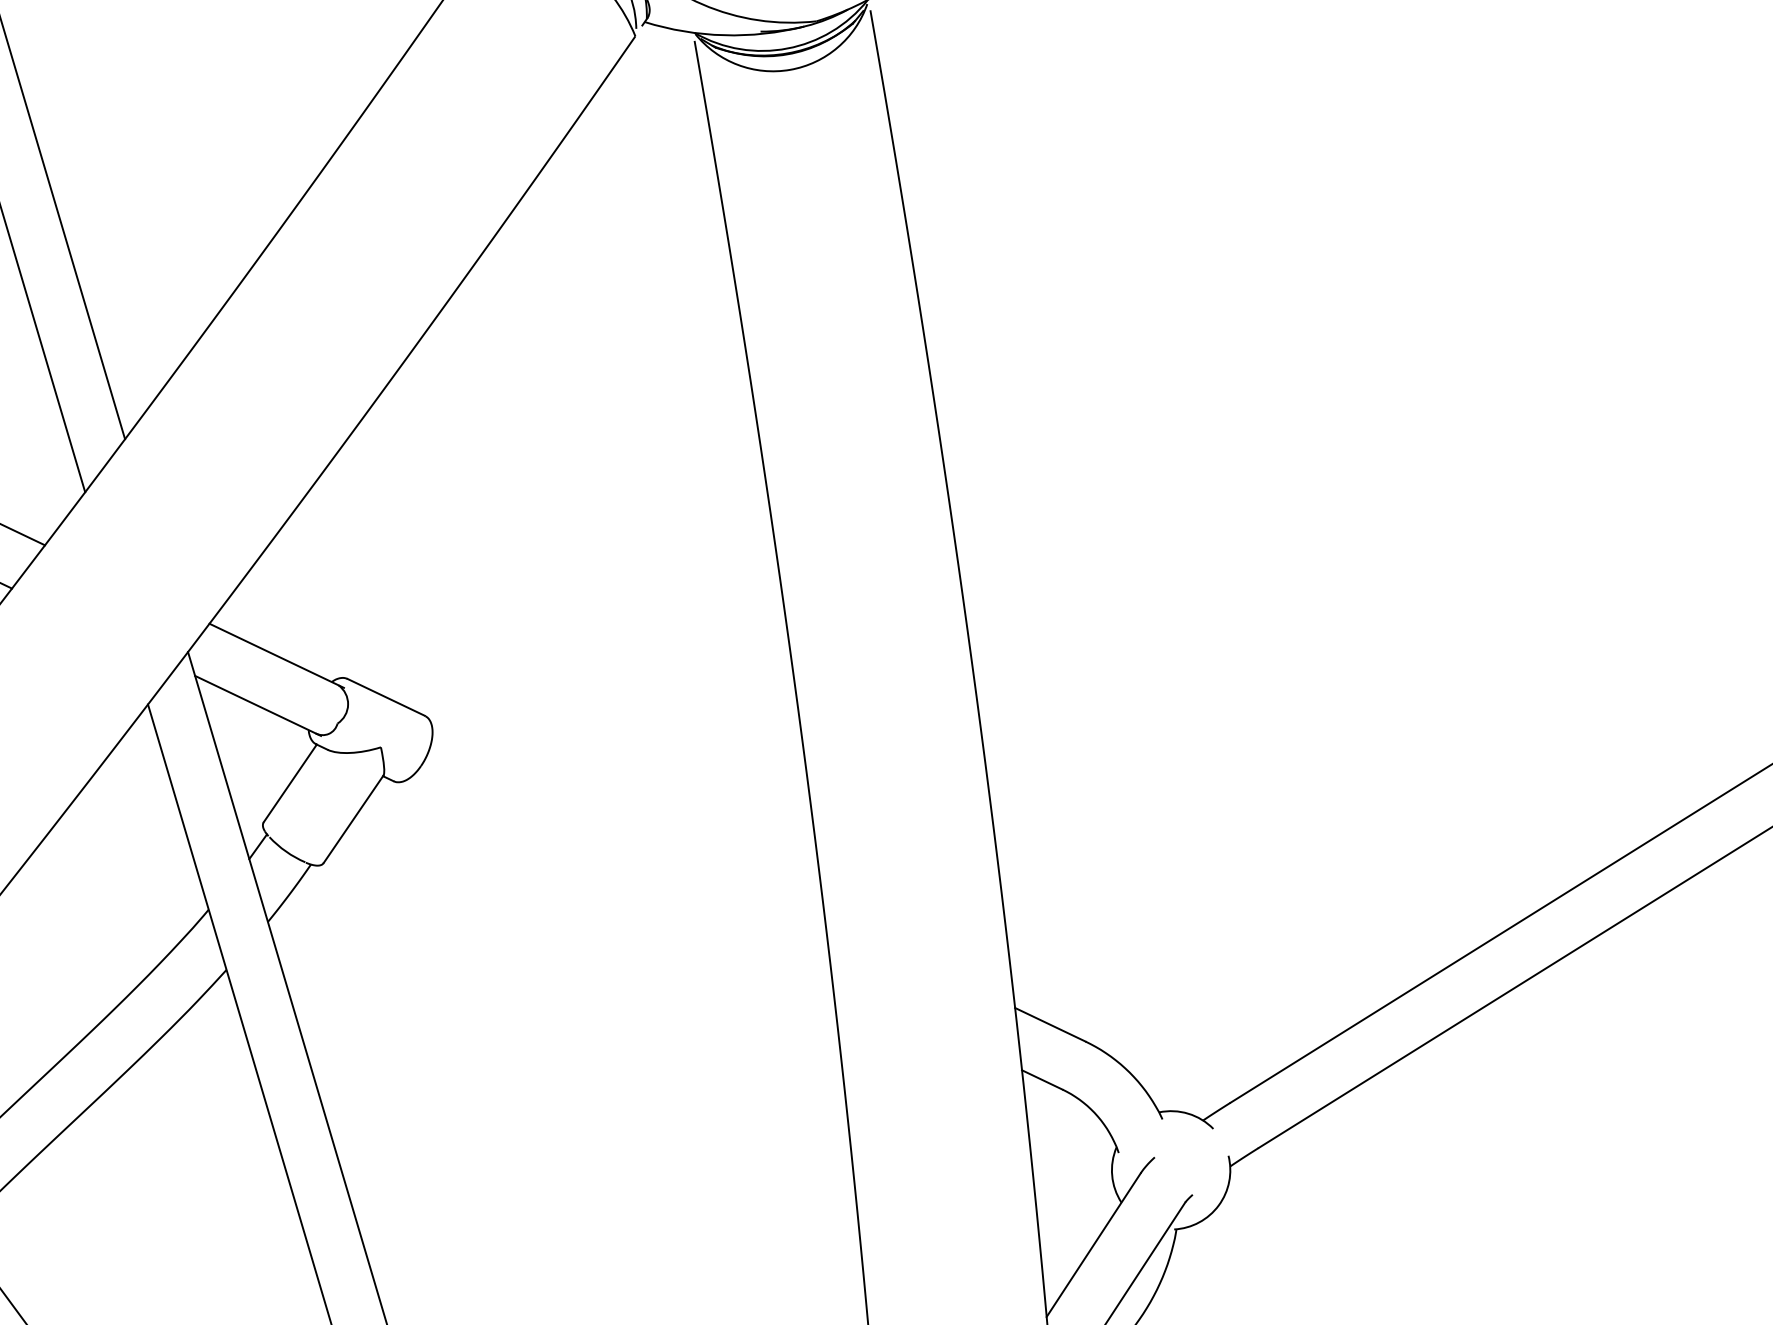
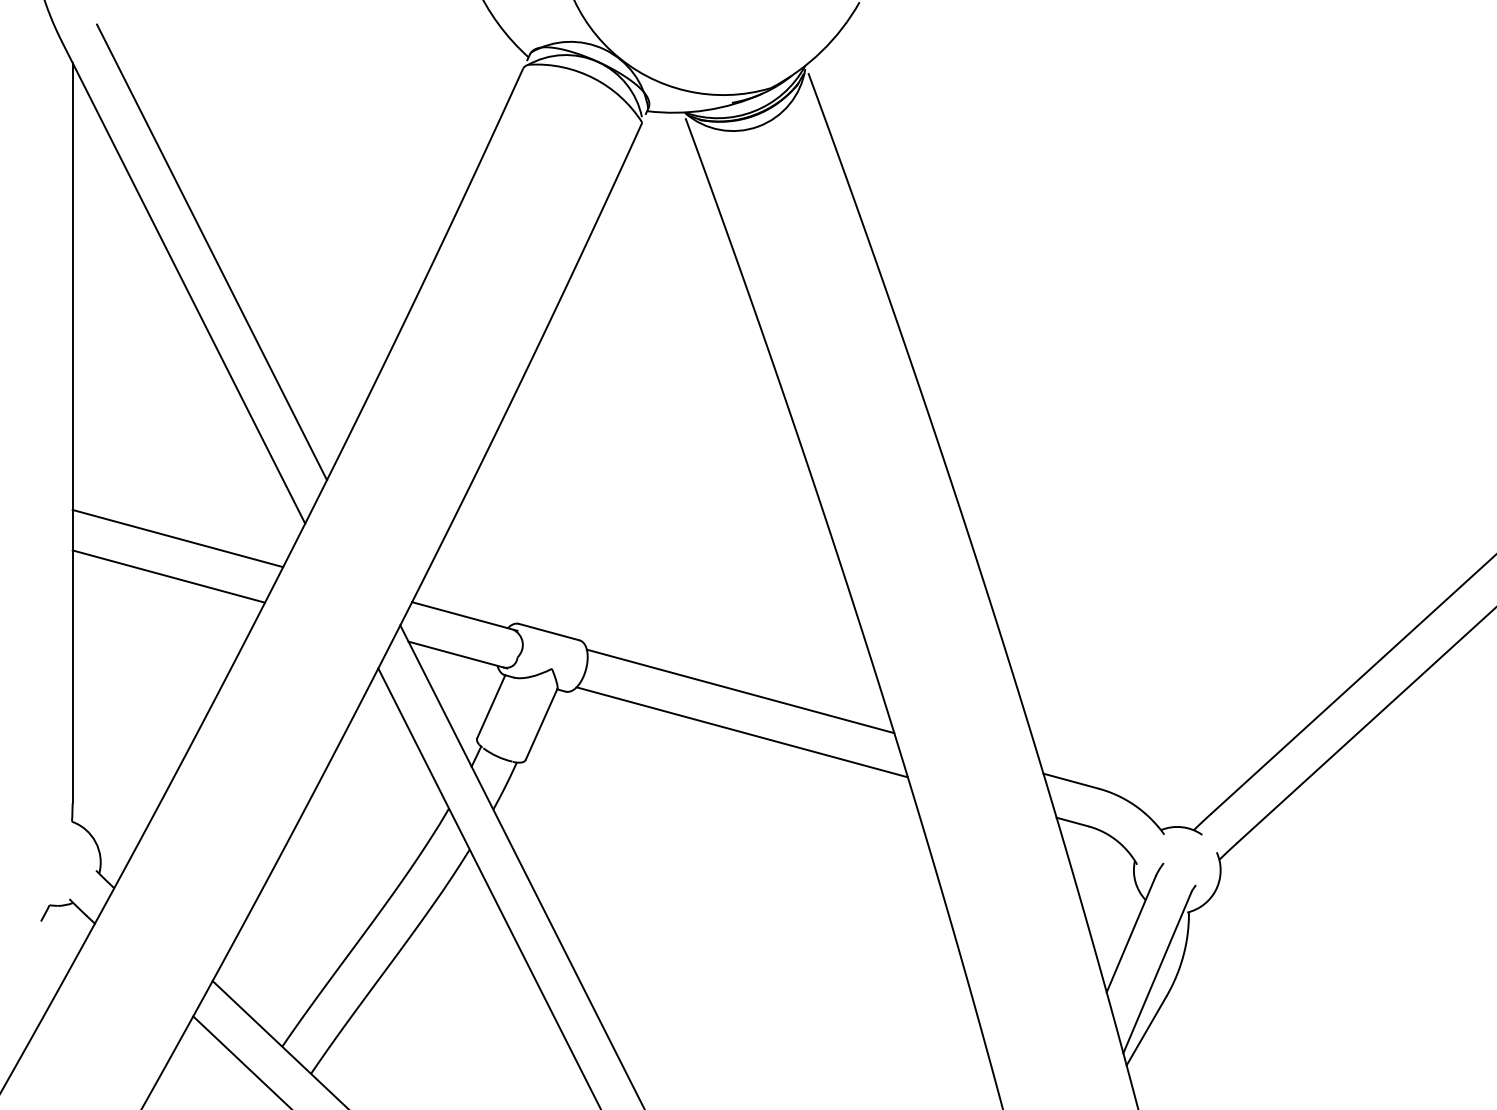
line: (628, 823) -> (740, 691), added
line: (619, 879) -> (741, 732), added

